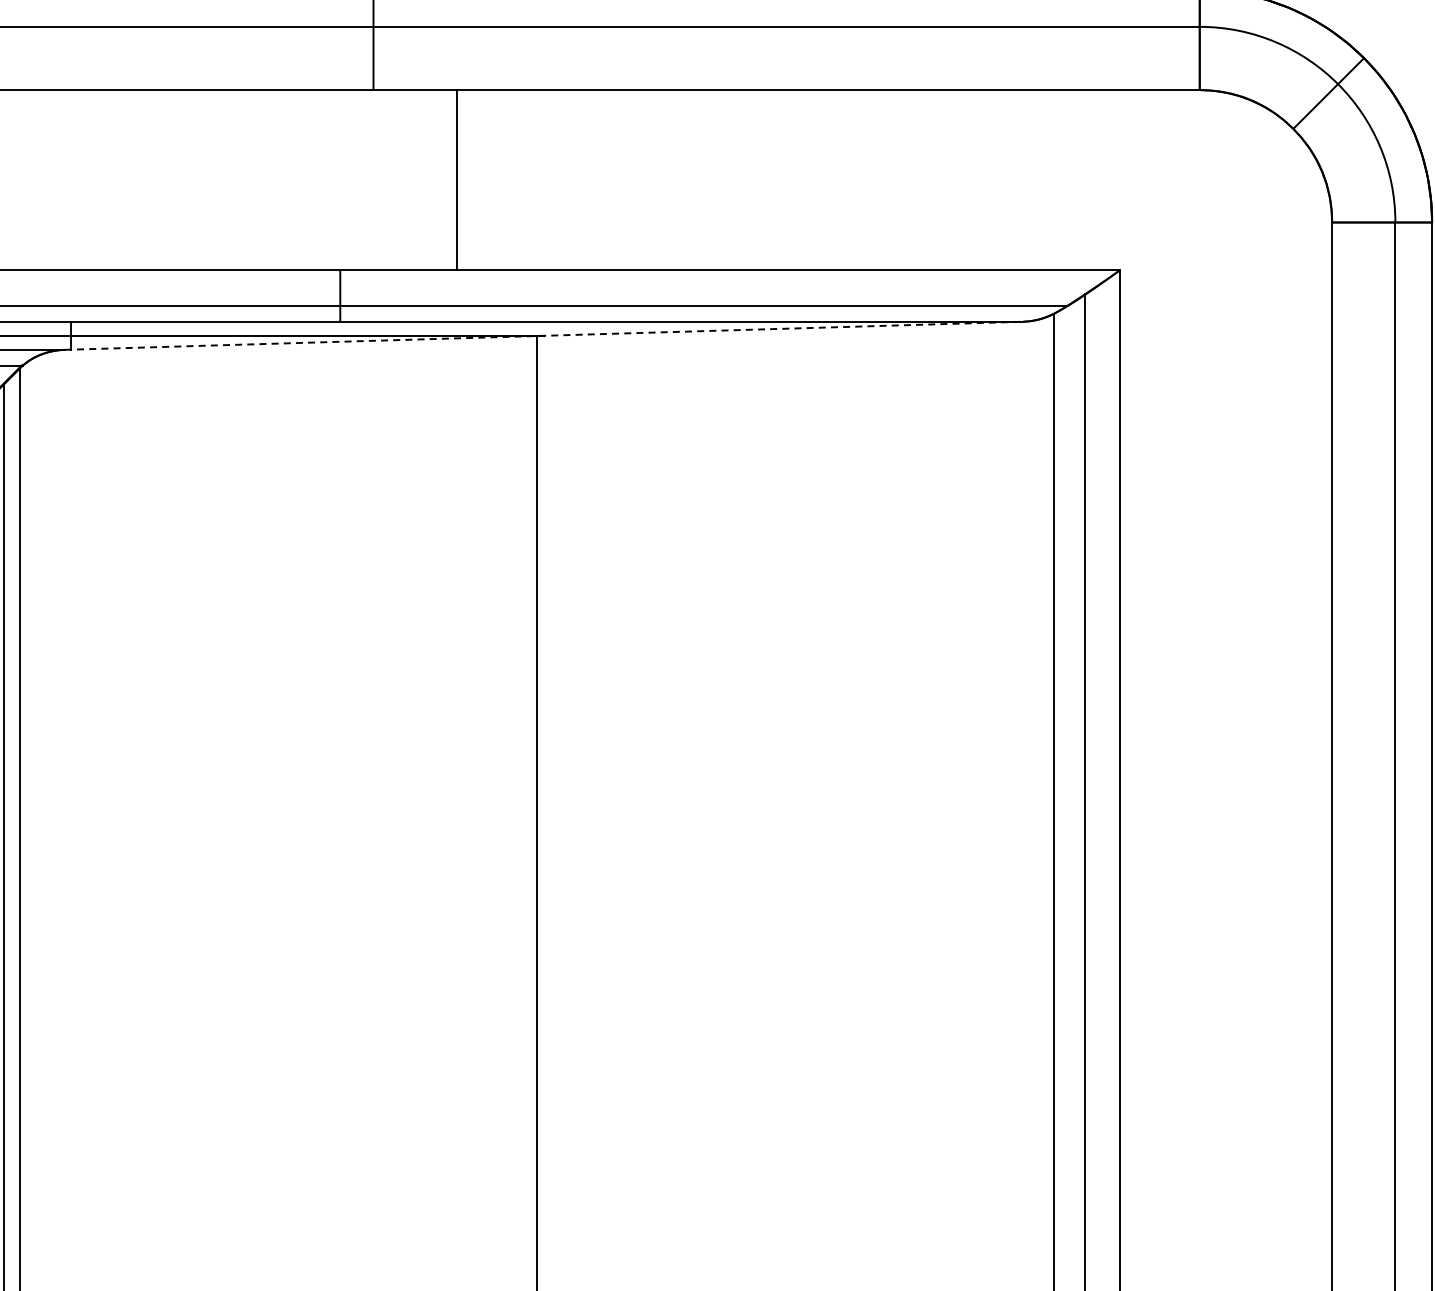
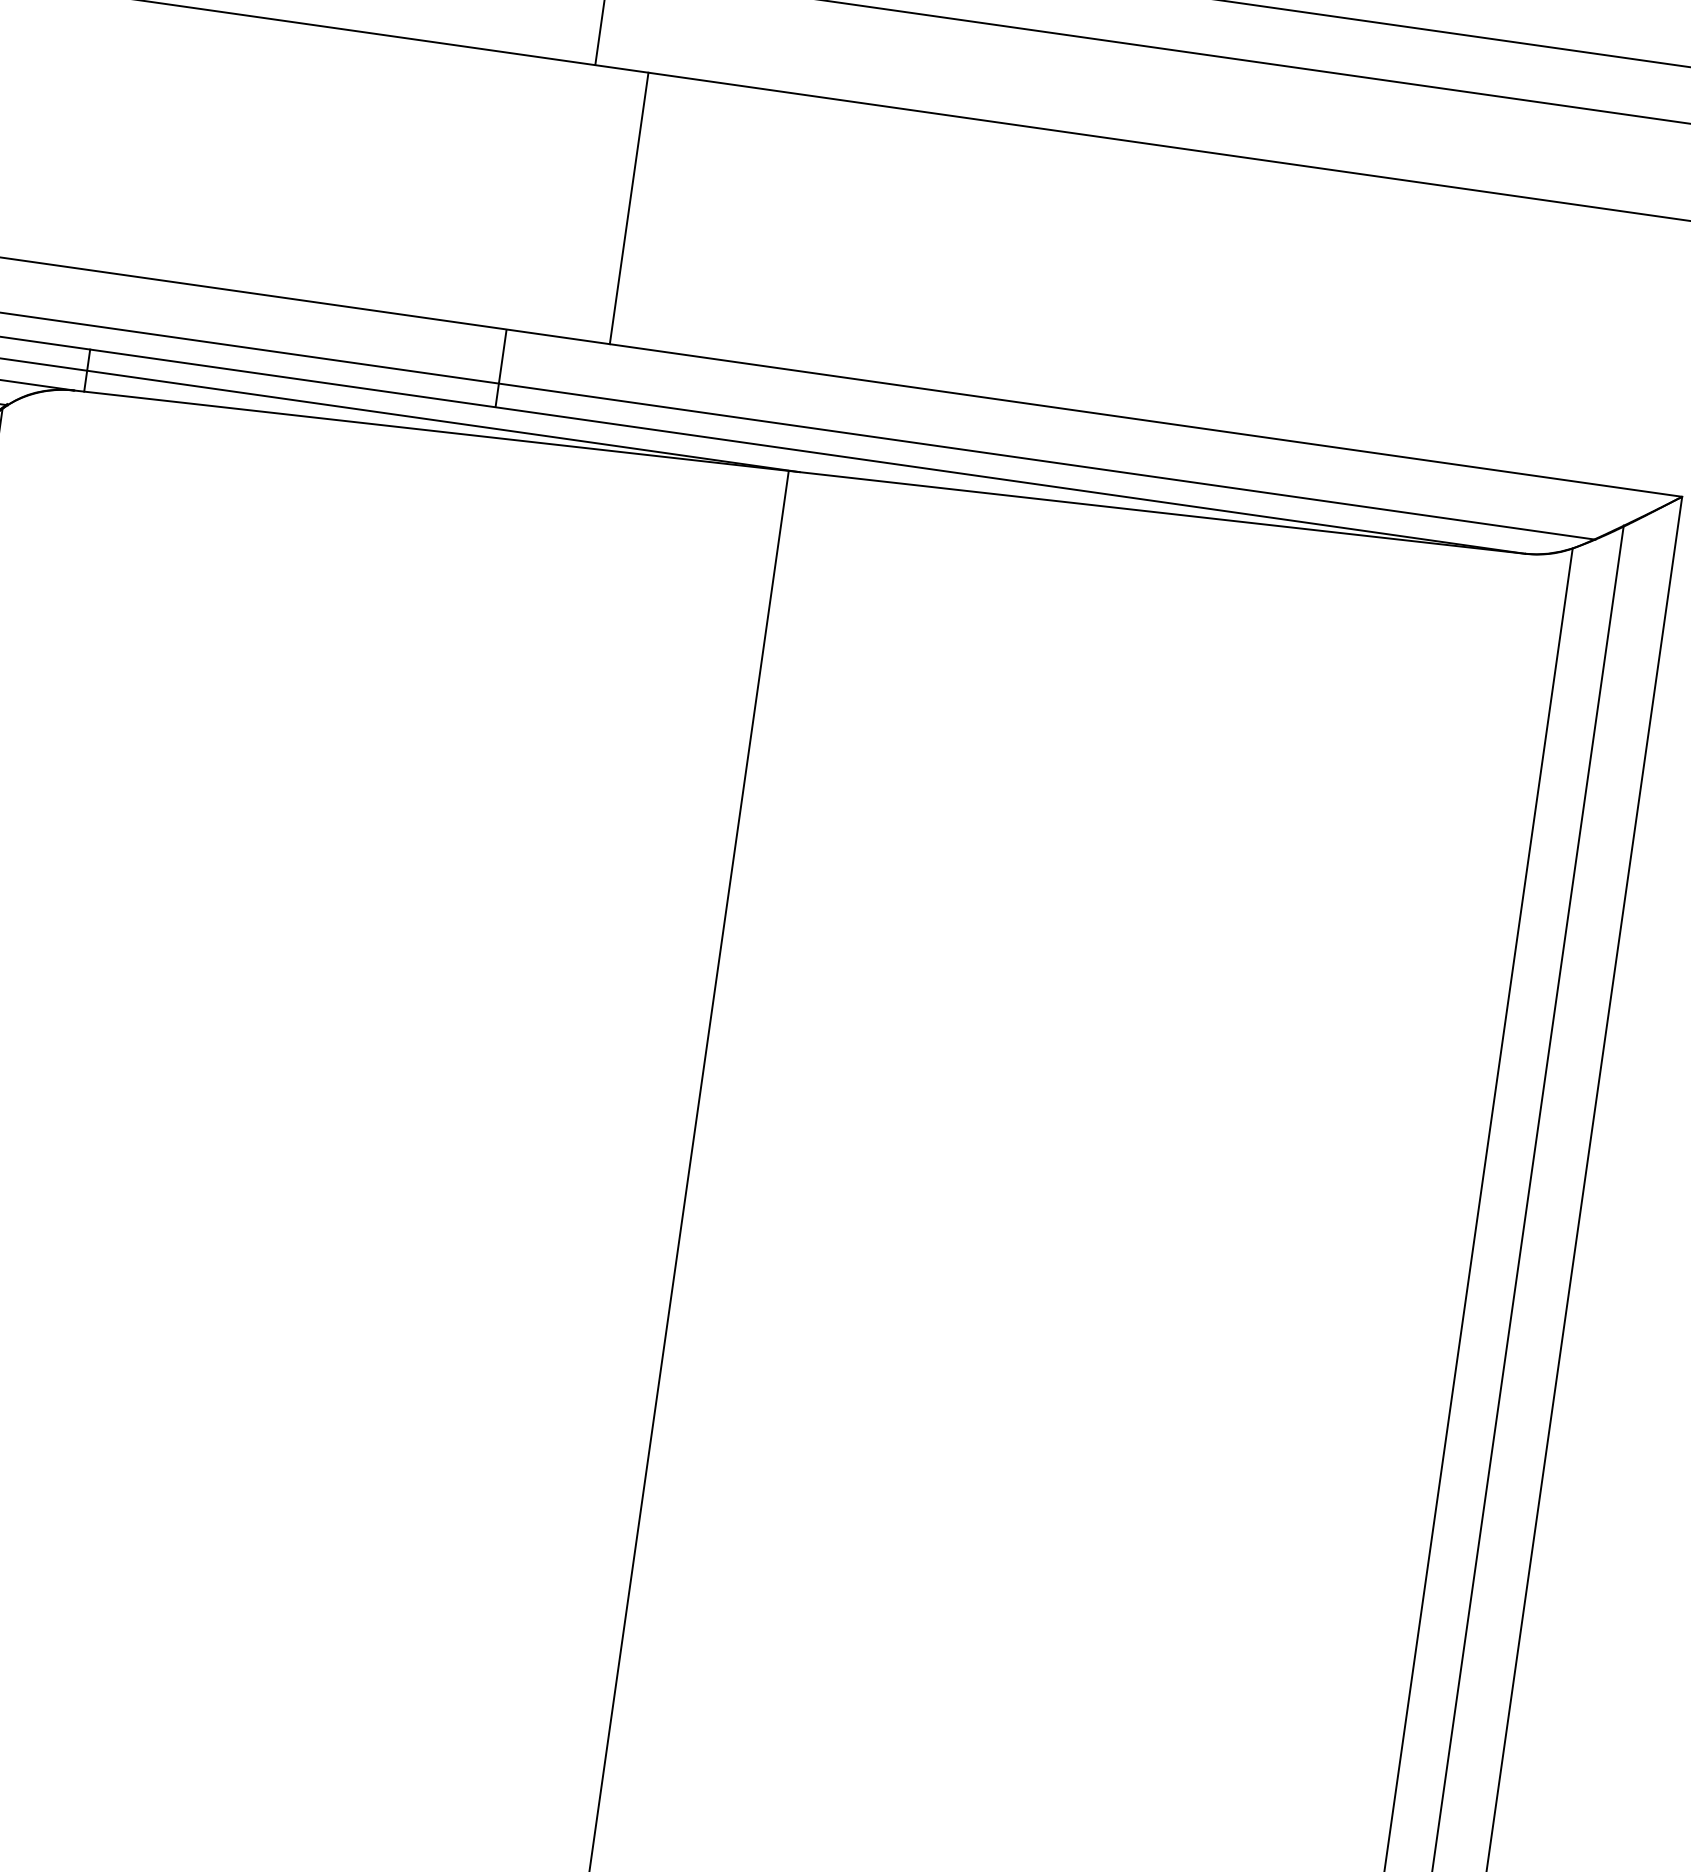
line: (456, 180) -> (628, 208), moved
line: (544, 335) -> (800, 471), dashed -> solid

